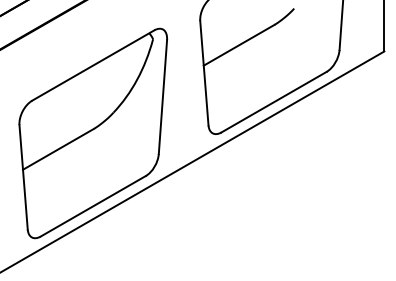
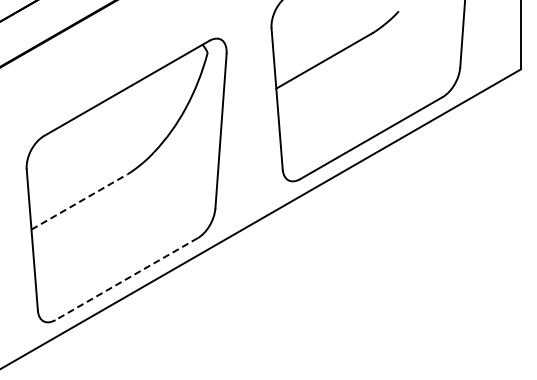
line: (58, 148) -> (79, 201), solid -> dashed
line: (93, 206) -> (126, 279), solid -> dashed

